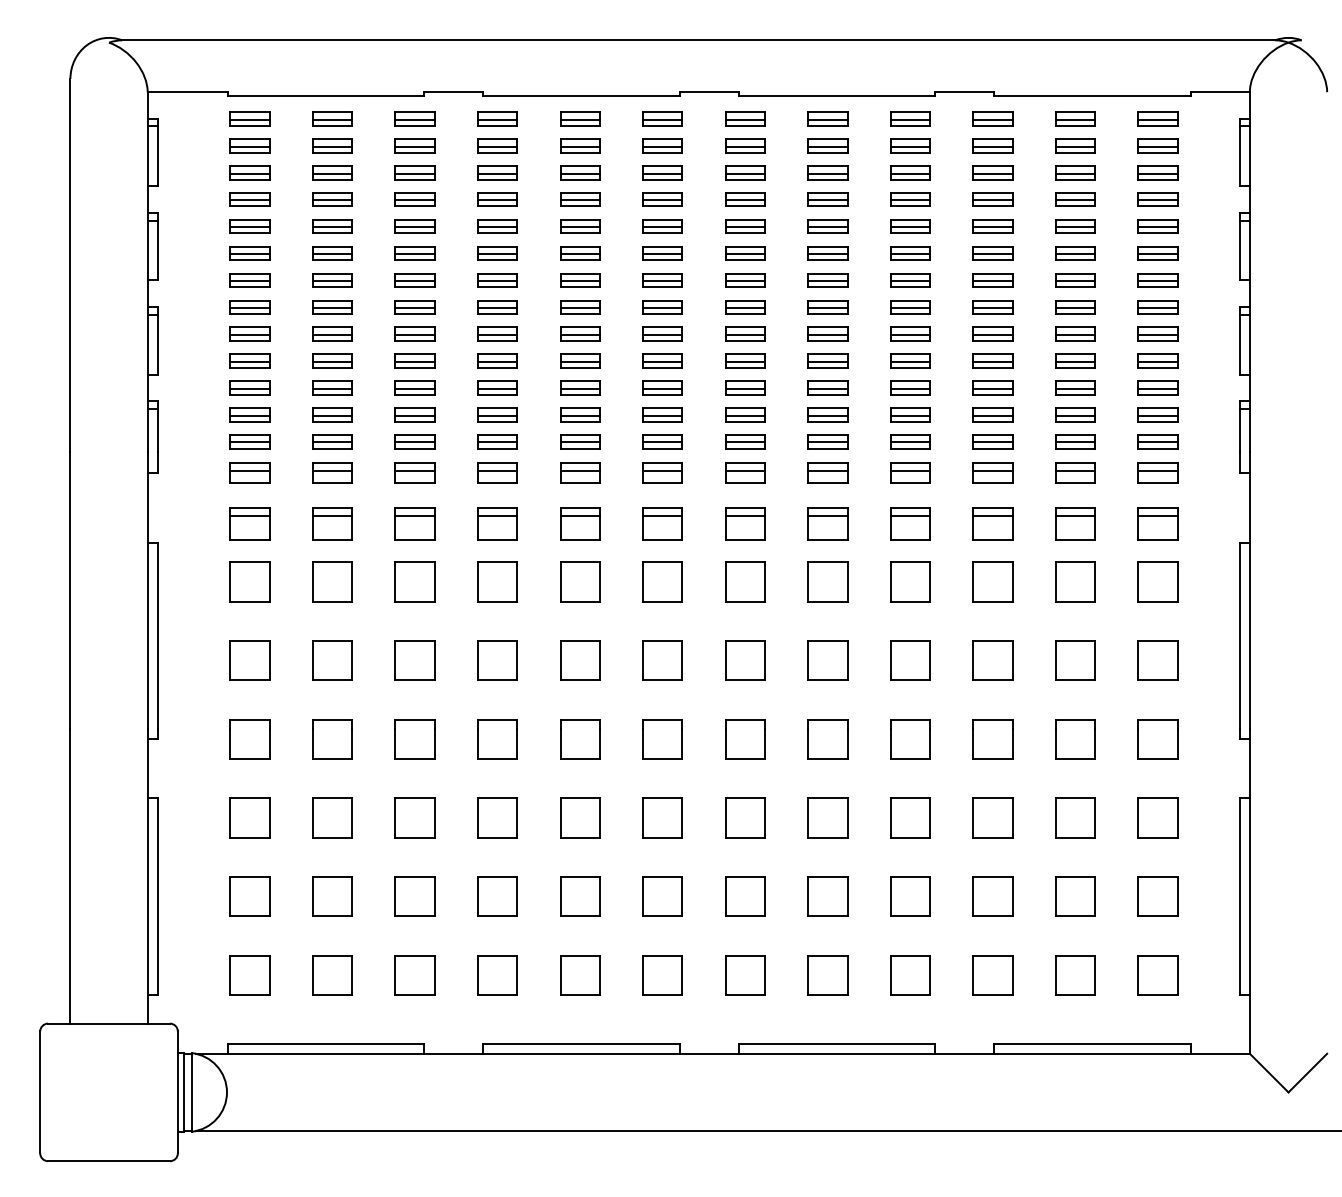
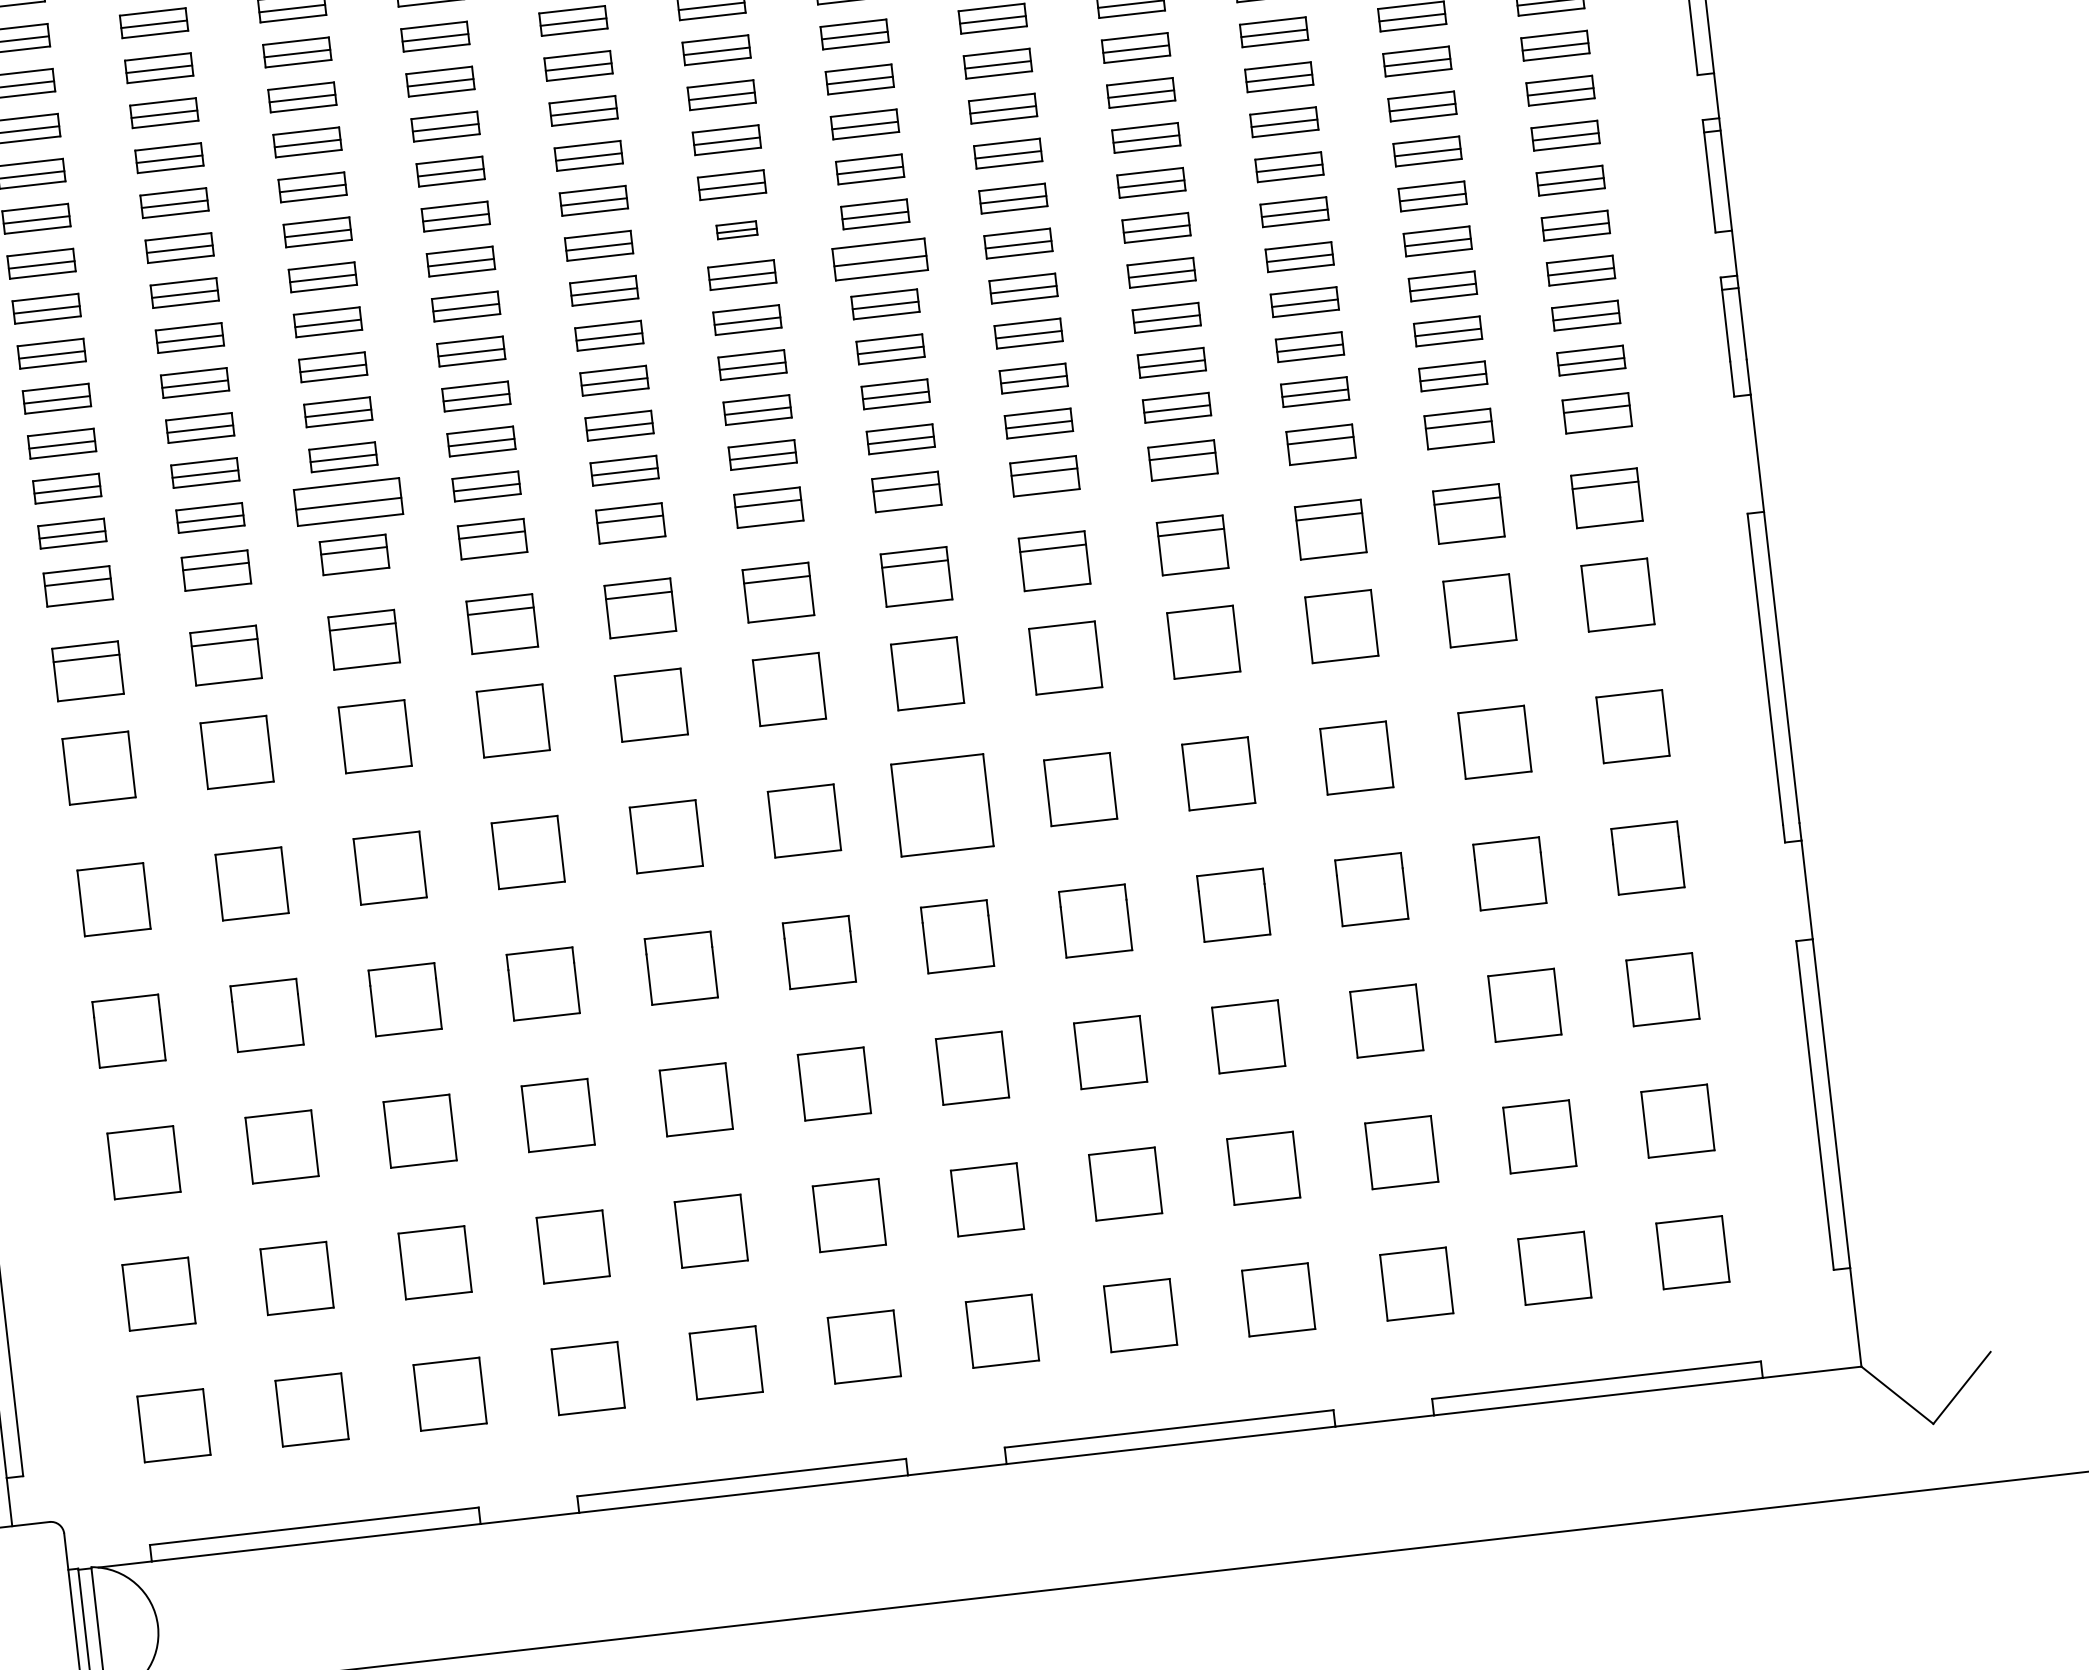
part: (662, 307) -> (736, 230), size x0.6
part: (745, 333) -> (880, 258), size x1.4
part: (414, 441) -> (347, 501), size x1.6
part: (745, 660) -> (942, 805), size x1.4

